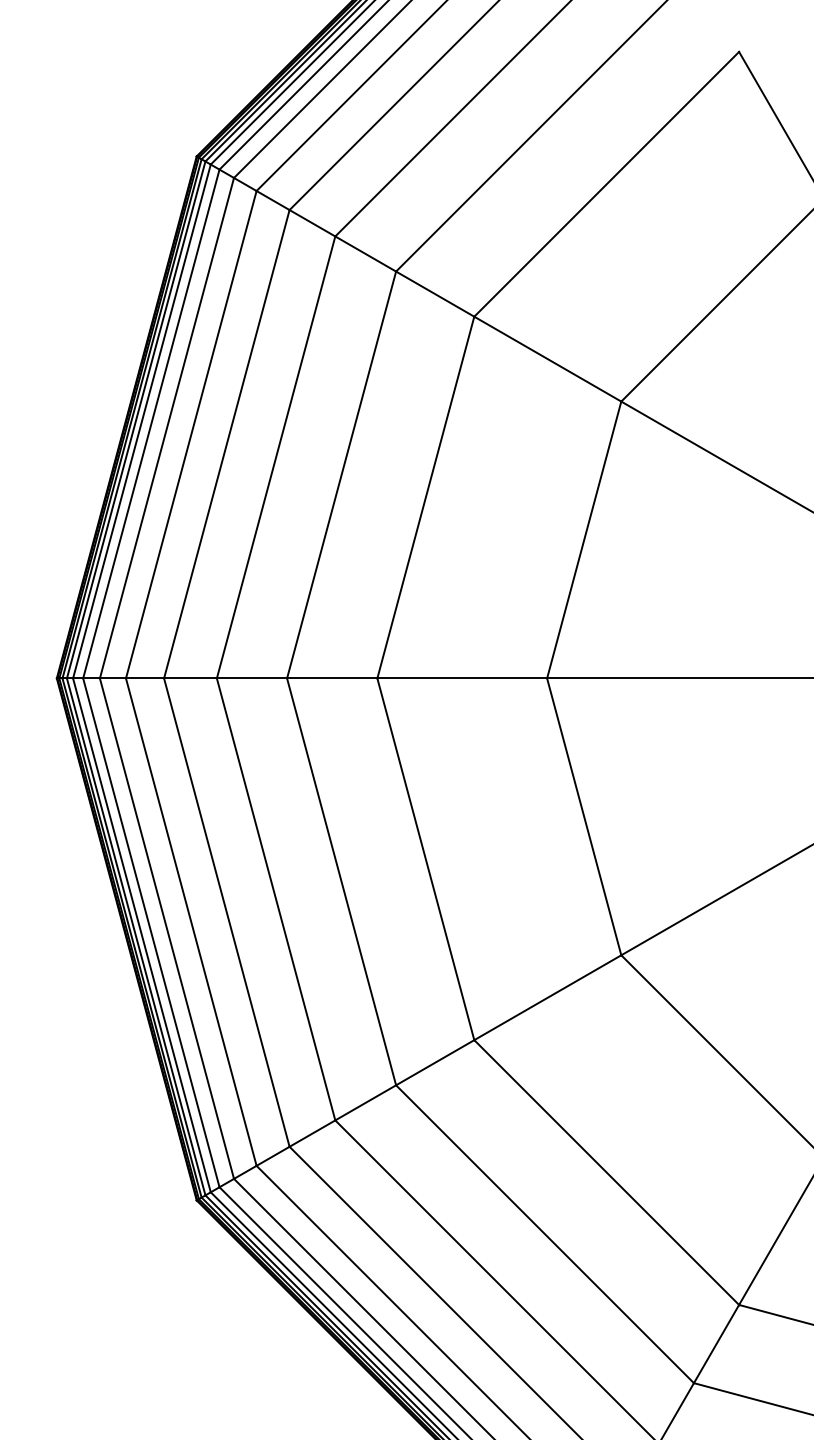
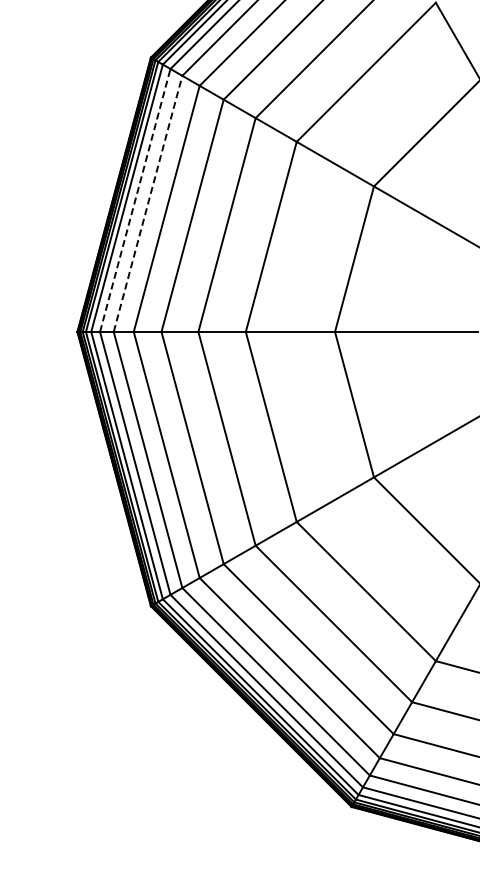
line: (167, 426) -> (135, 199), solid -> dashed
line: (192, 433) -> (148, 203), solid -> dashed

